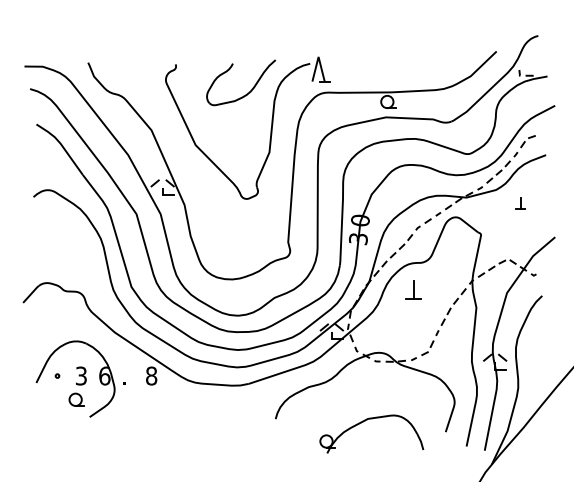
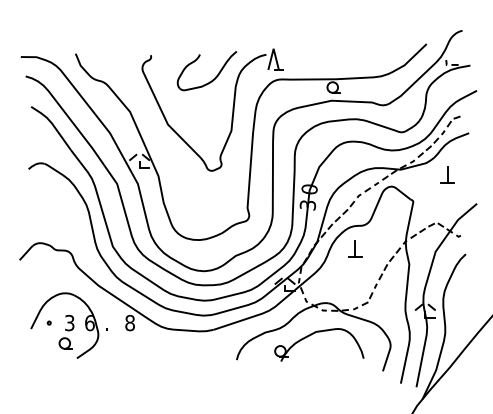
part: (520, 203) -> (447, 174), size x1.67
part: (364, 421) -> (313, 334), moved

